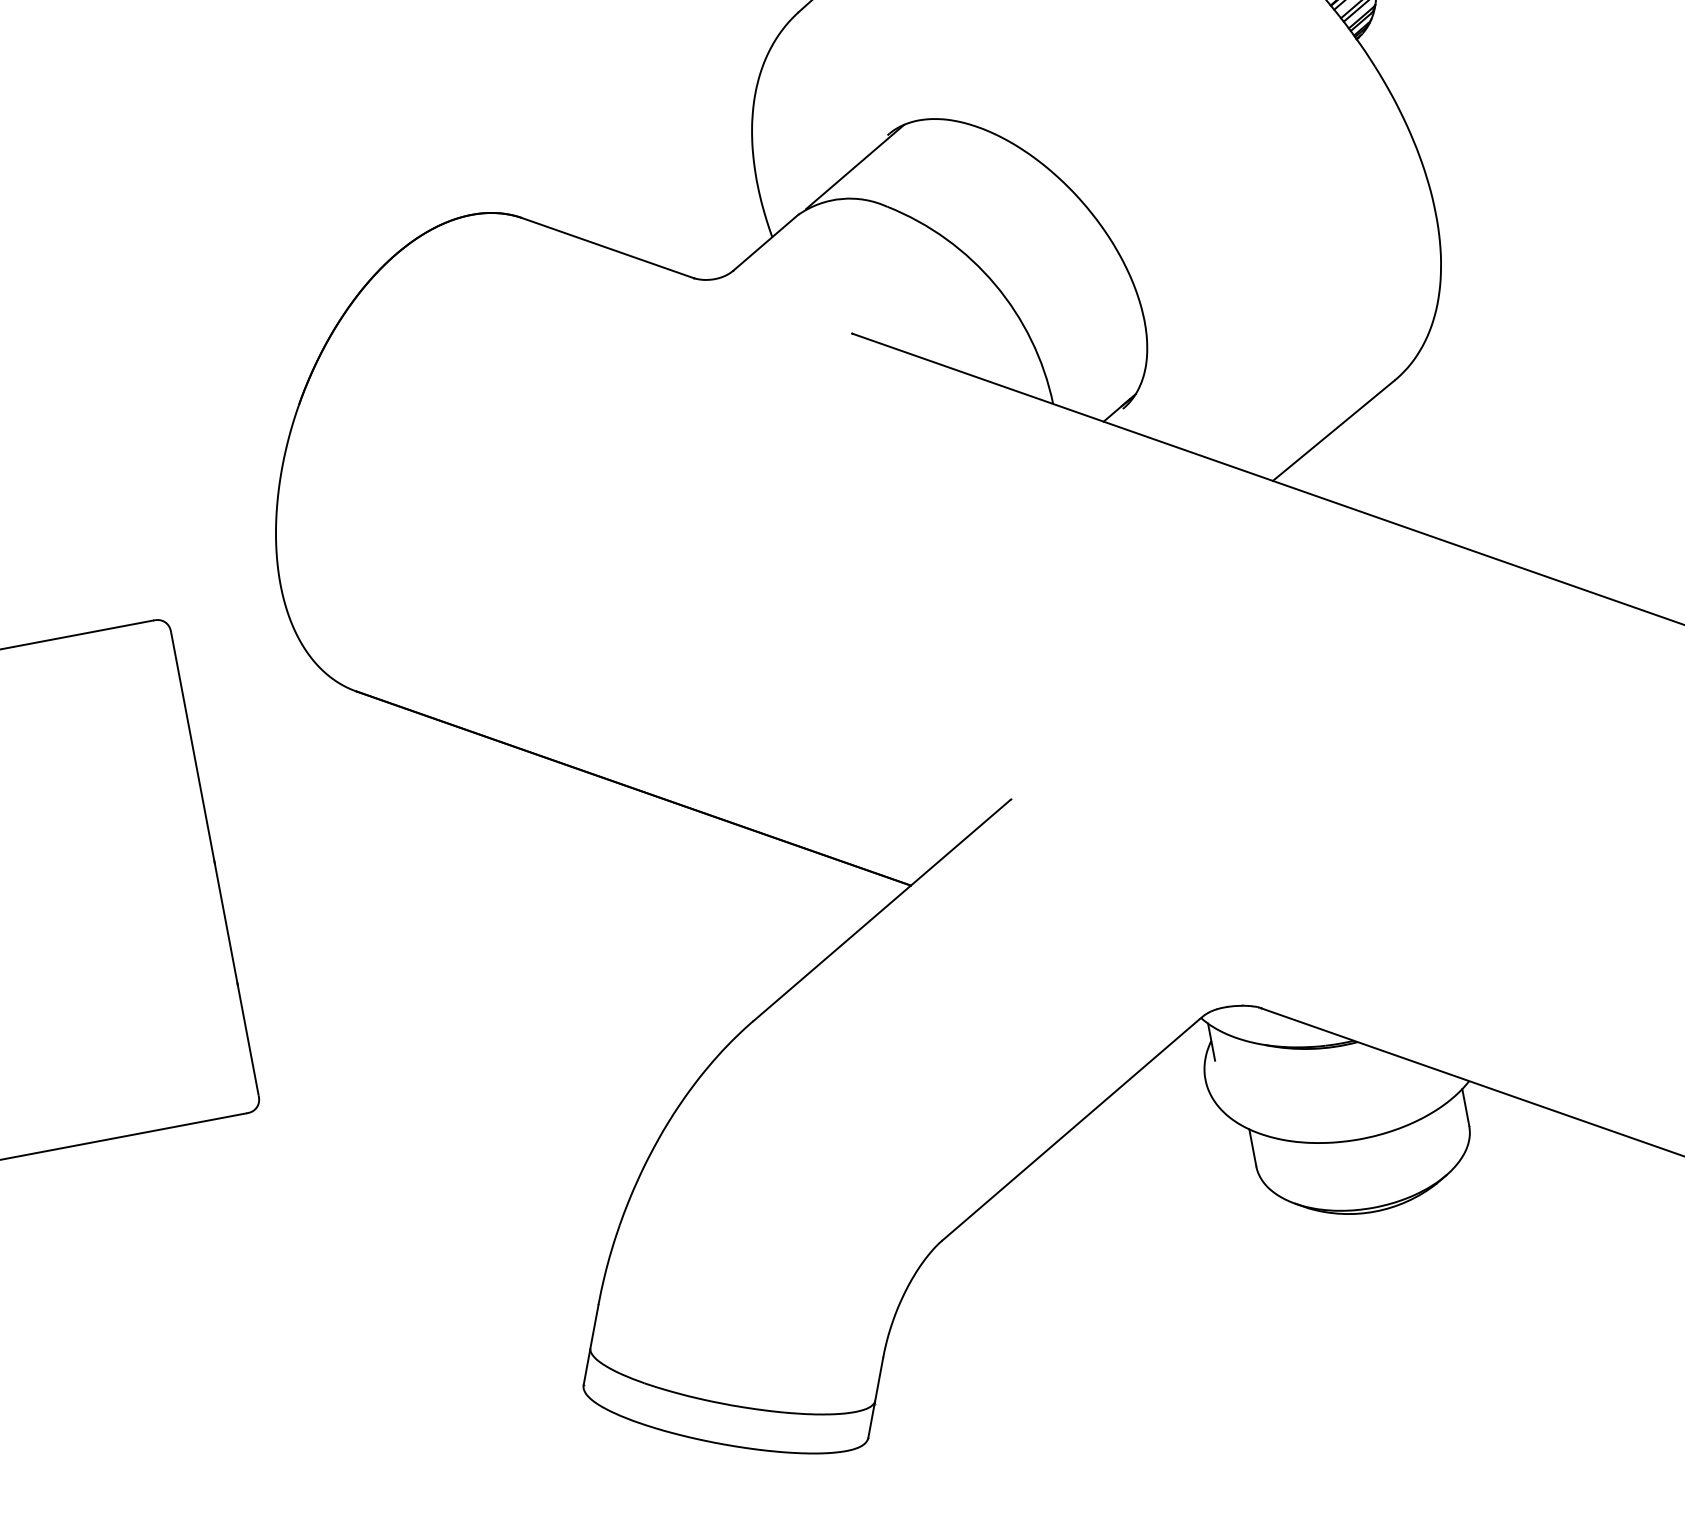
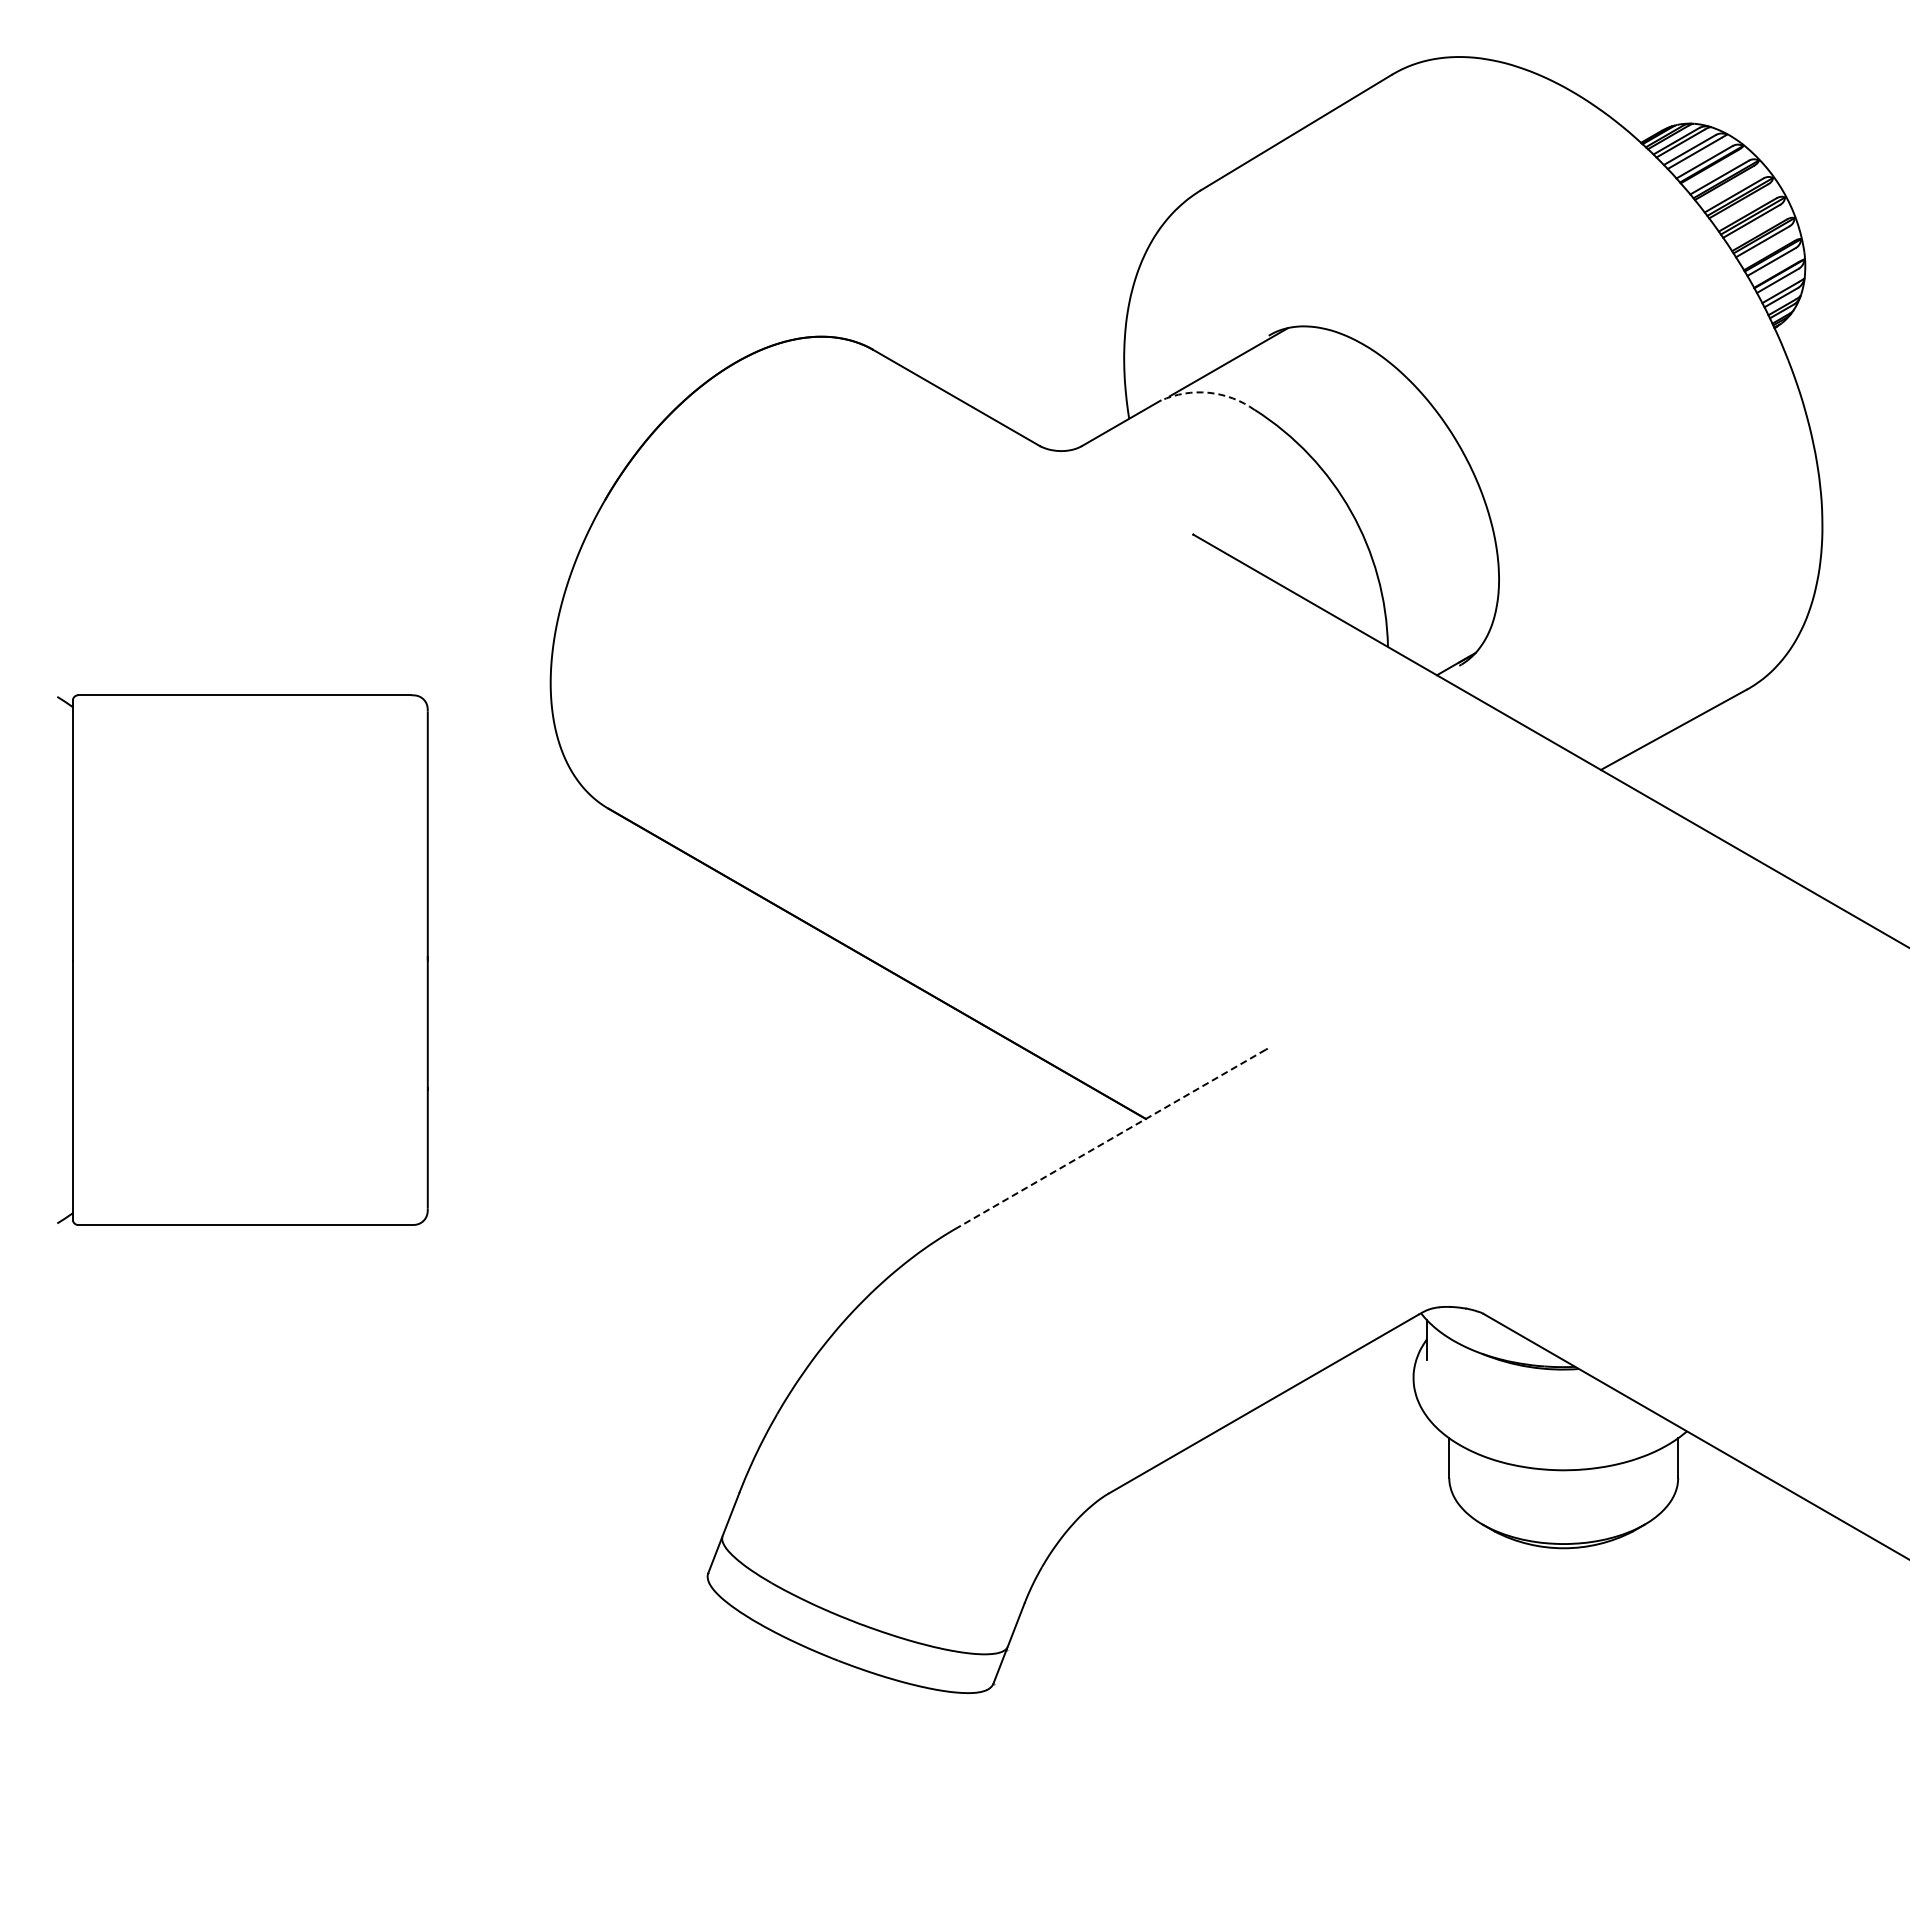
arc: (841, 198) -> (1208, 392), solid -> dashed
line: (881, 910) -> (1110, 1139), solid -> dashed

